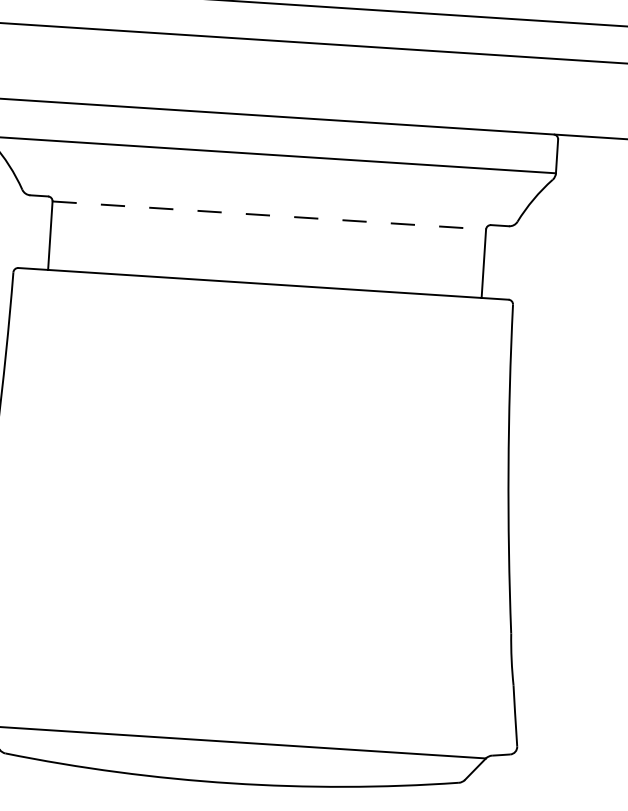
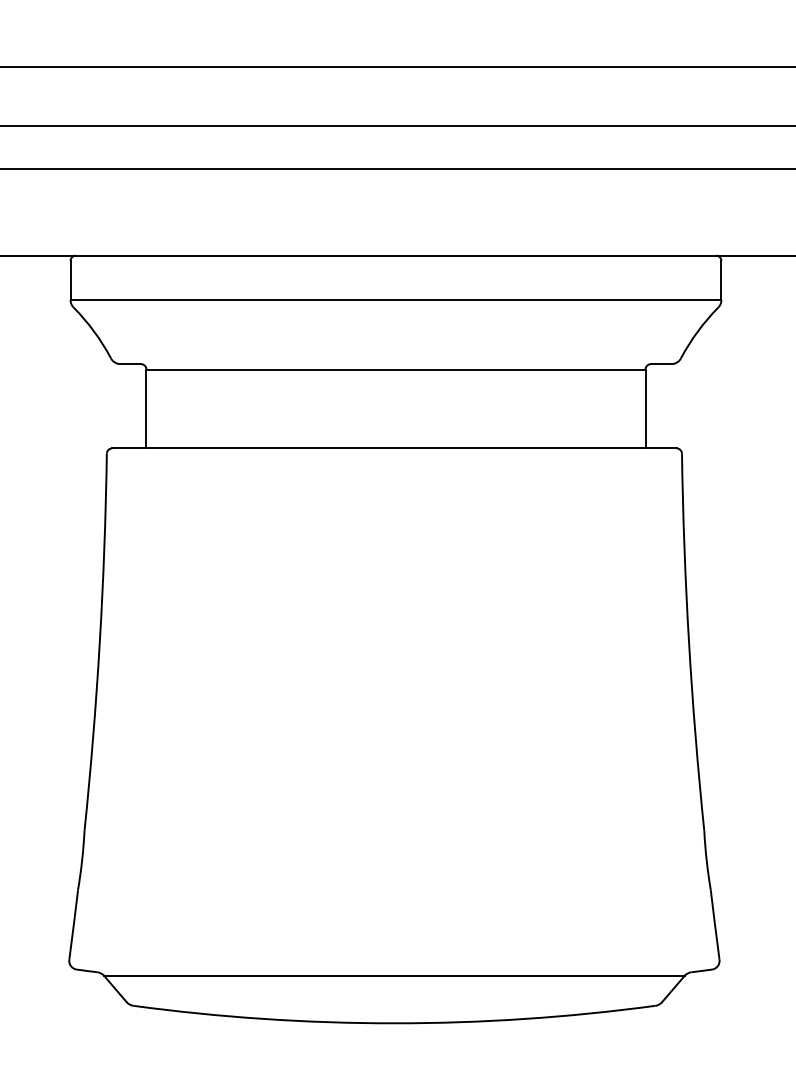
line: (268, 215) -> (395, 369), dashed -> solid

